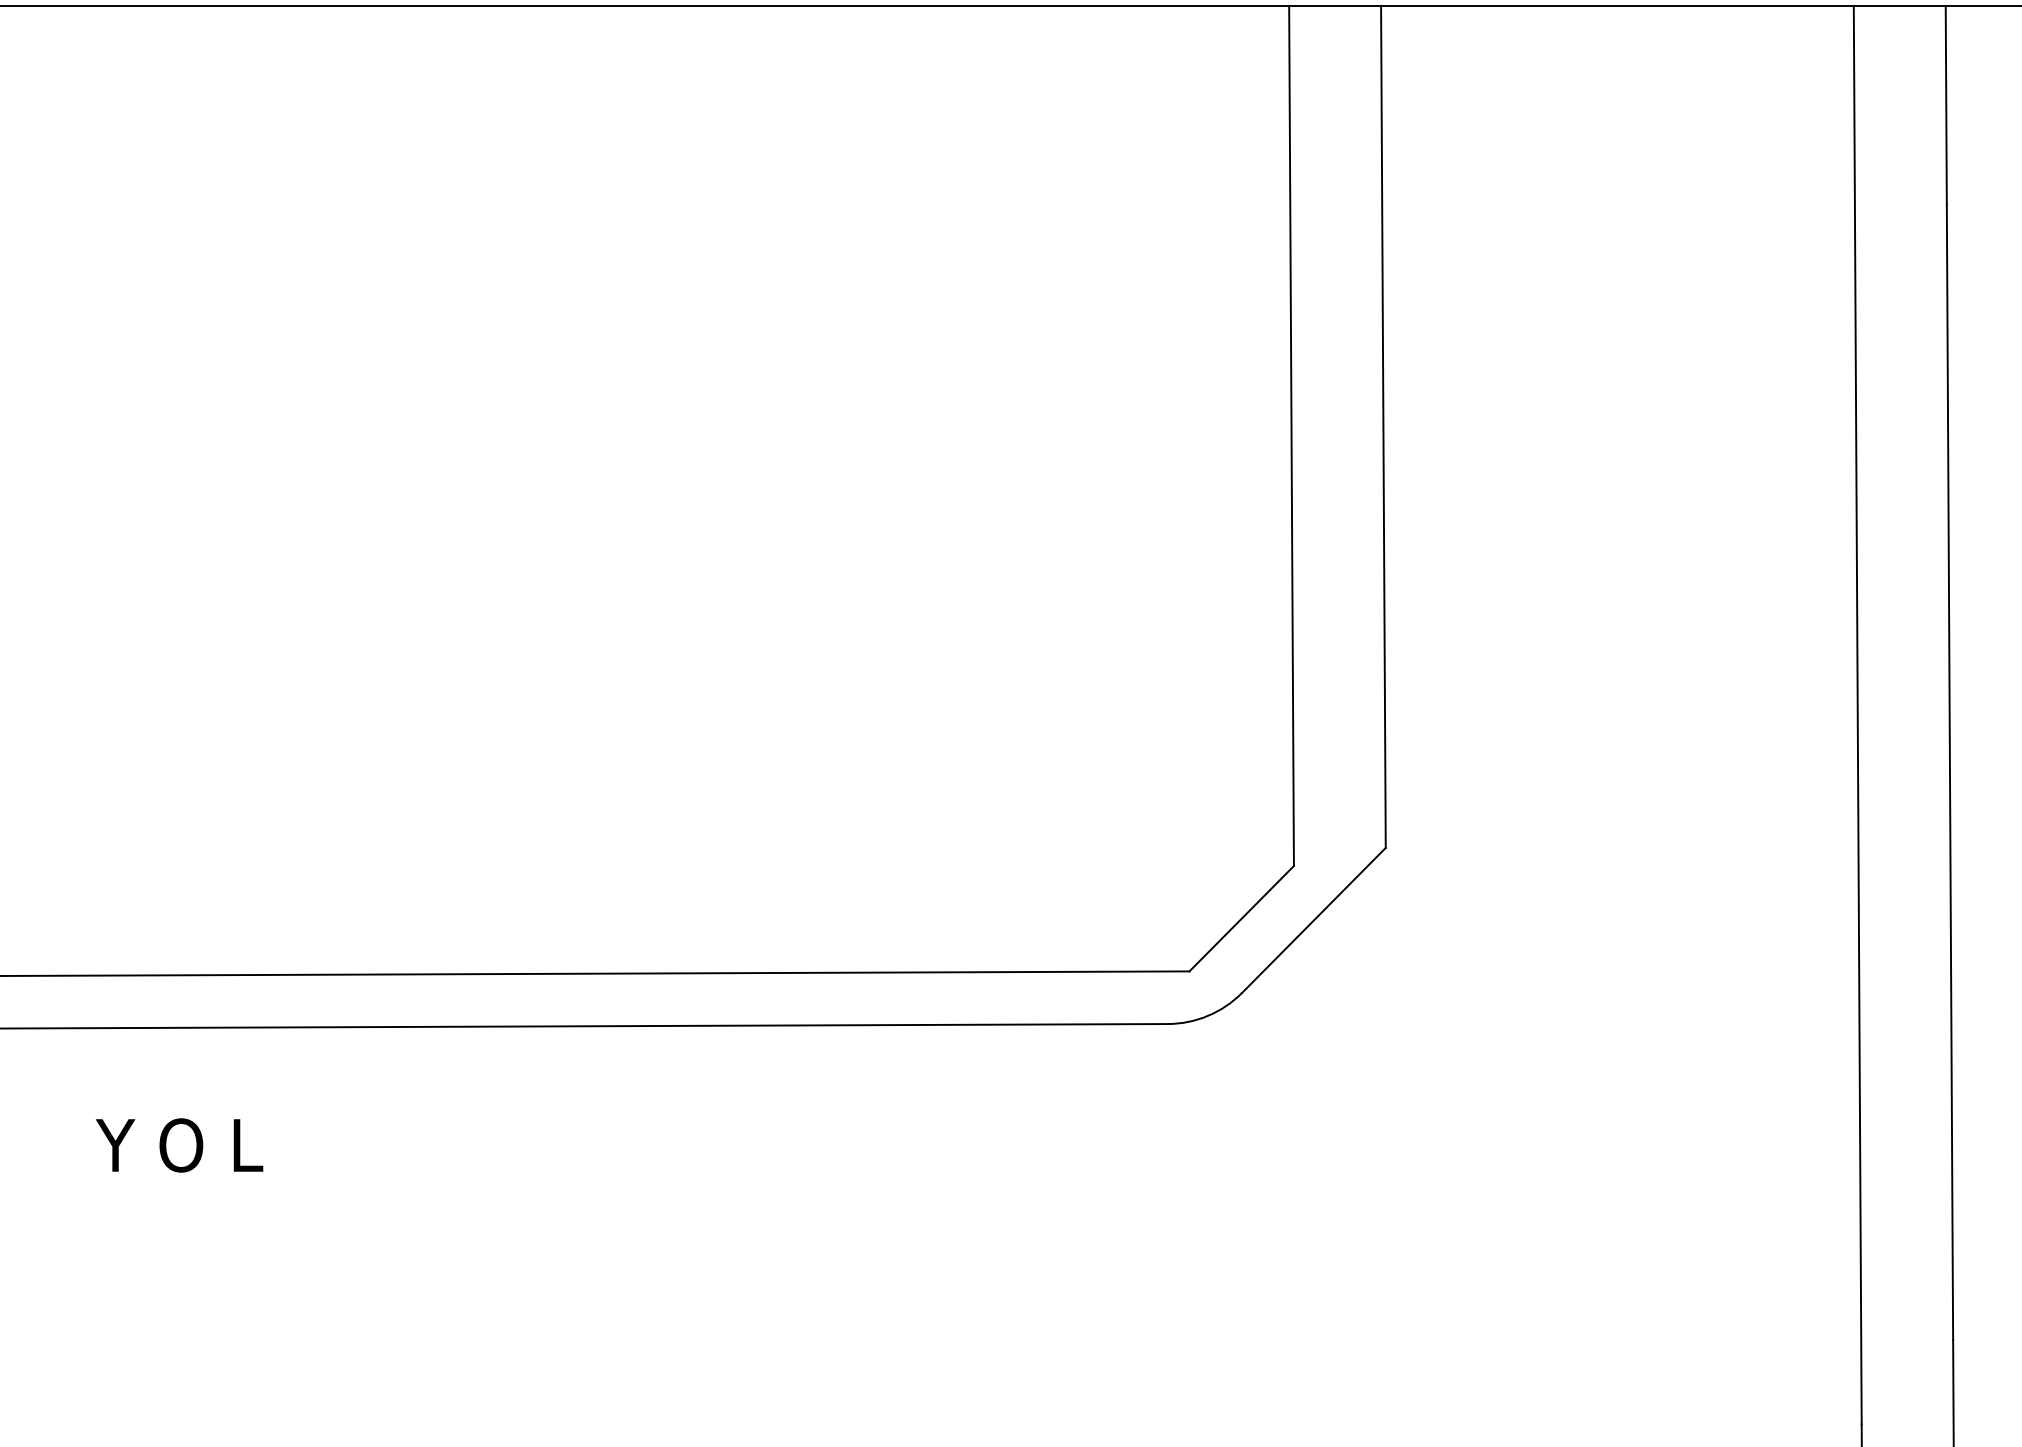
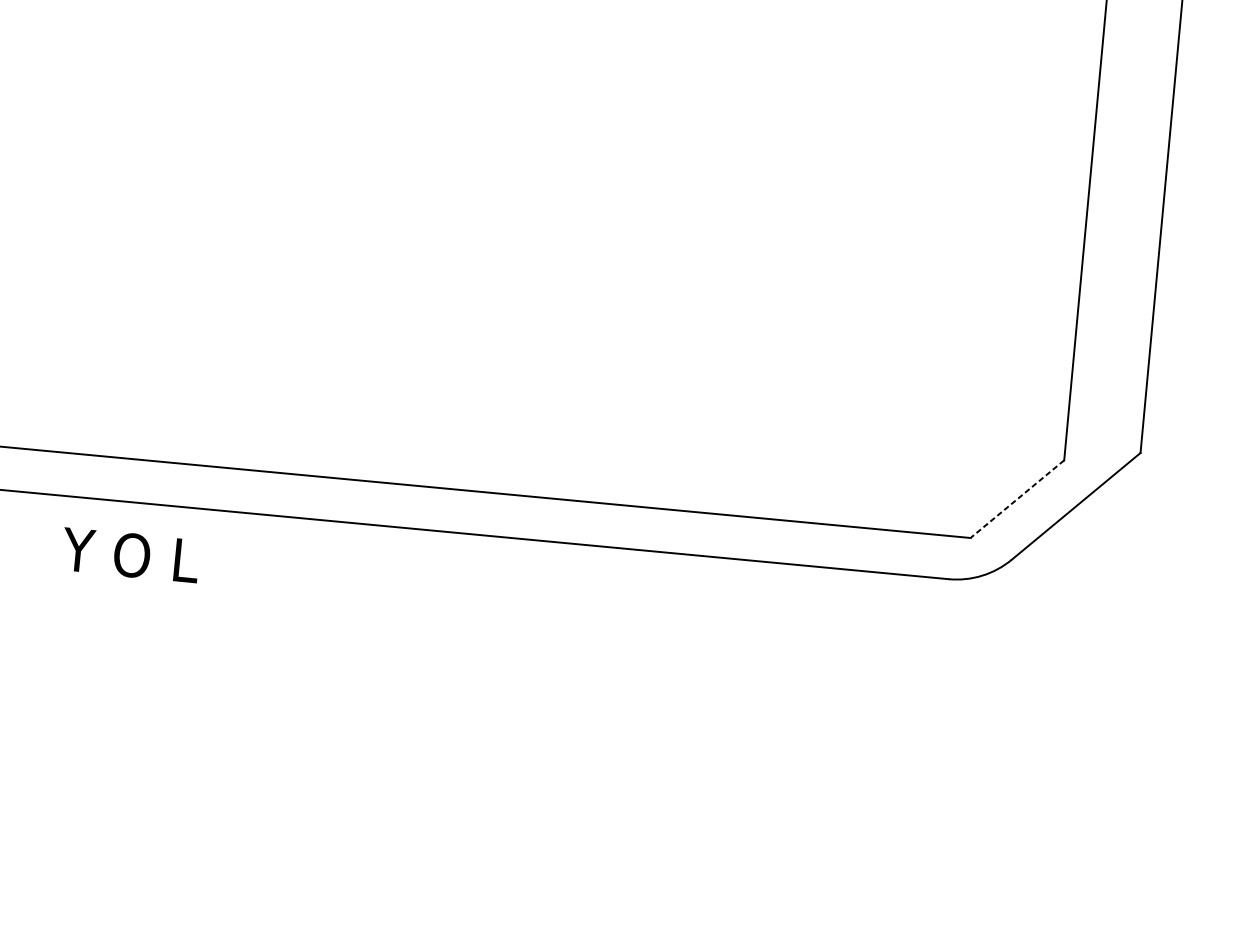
line: (1241, 919) -> (1017, 499), solid -> dashed
text: (179, 1145) -> (130, 555), moved

